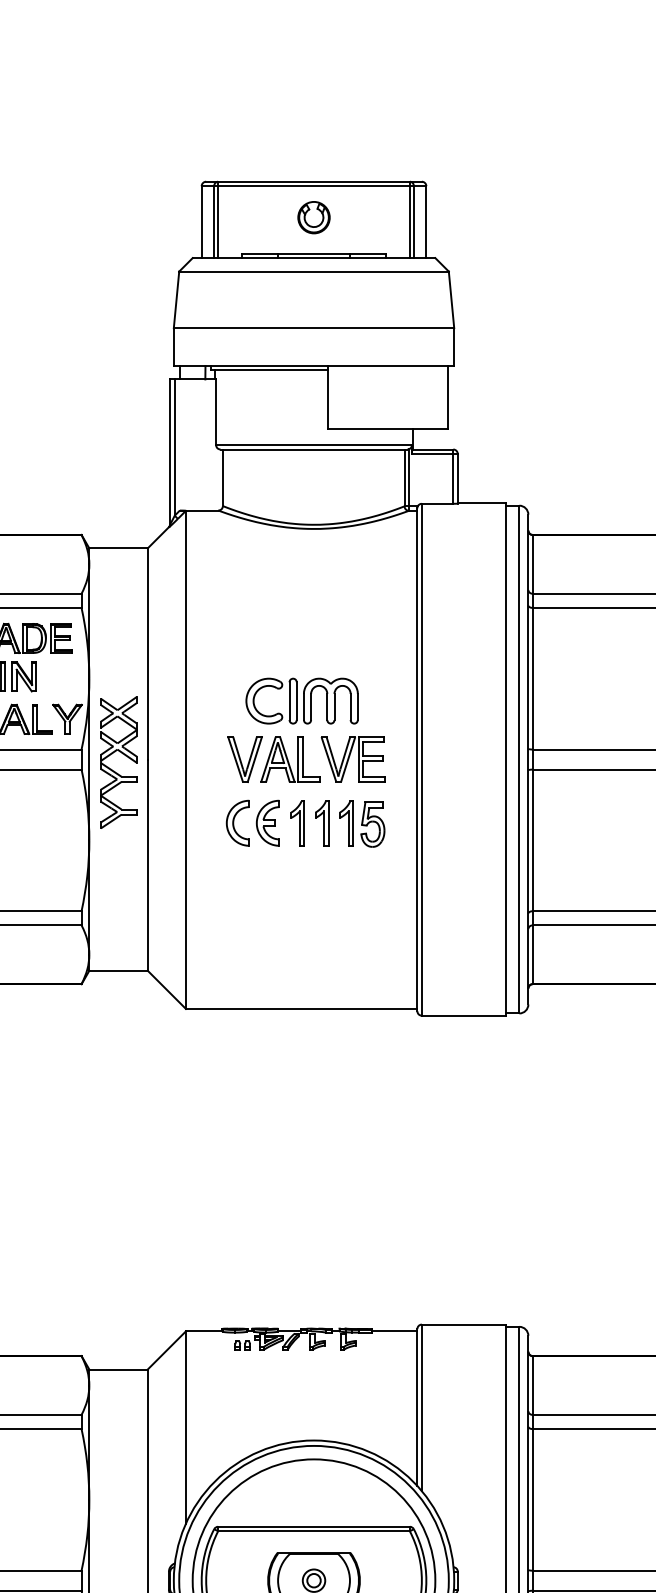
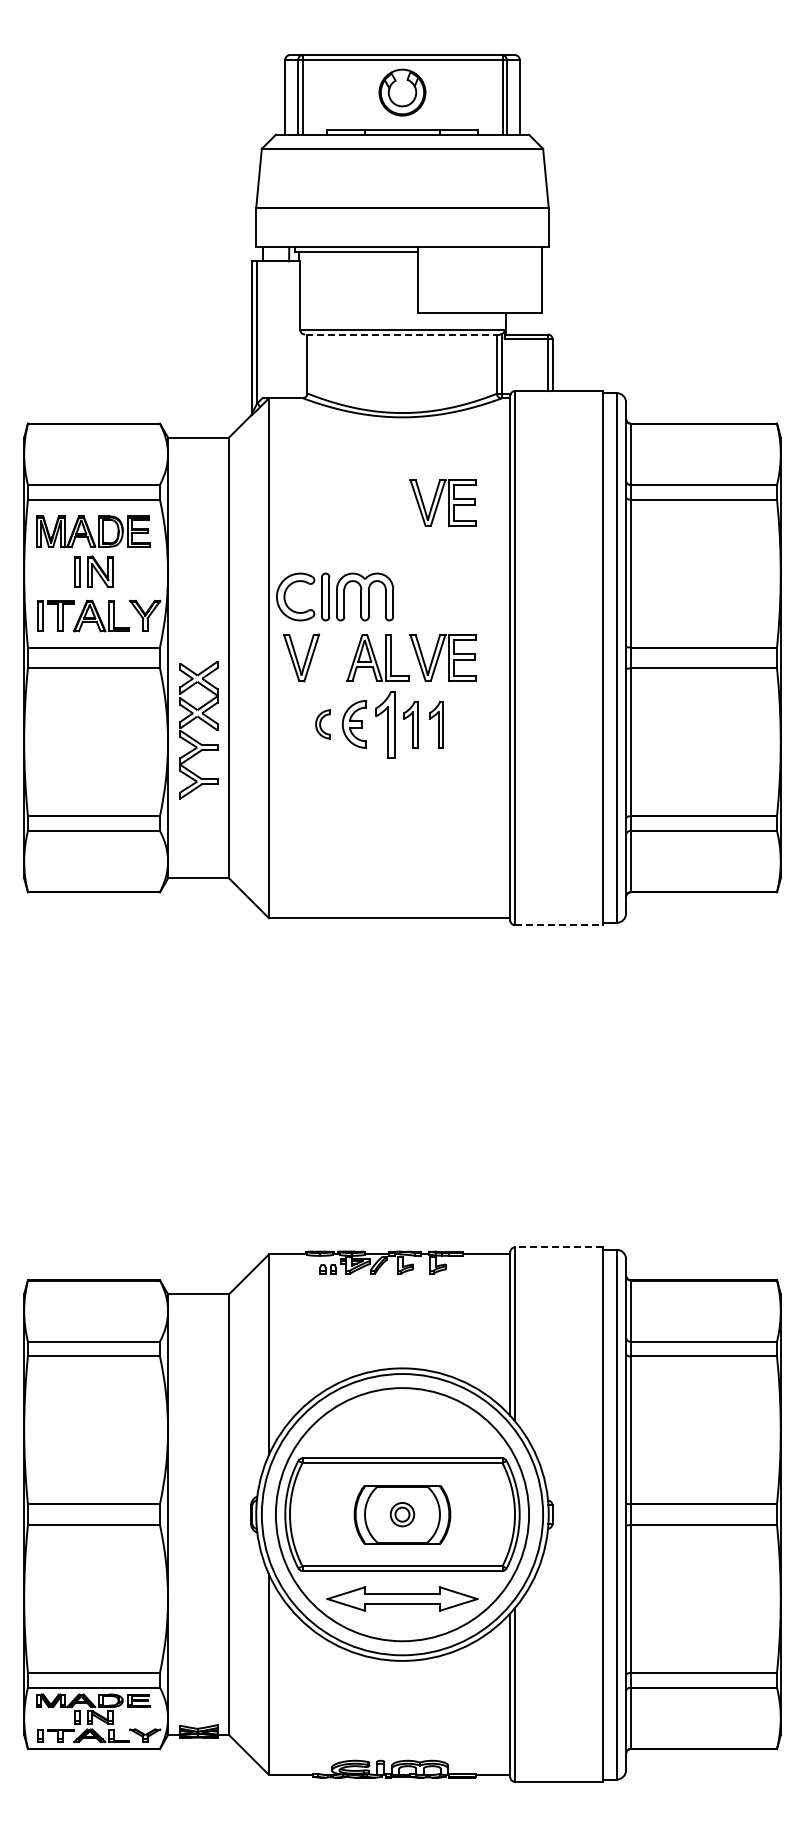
part: (314, 217) -> (402, 92), size x1.4
line: (313, 449) -> (401, 334), solid -> dashed
part: (352, 610) -> (442, 502), added
part: (302, 700) -> (335, 596), moved
part: (245, 759) -> (301, 657), moved
part: (112, 769) -> (192, 737), moved
part: (237, 823) -> (322, 724), size x0.6
part: (297, 823) -> (385, 724), size x1.4
part: (372, 824) -> (463, 725), removed
line: (463, 1015) -> (558, 925), solid -> dashed
line: (463, 1324) -> (558, 1247), solid -> dashed

